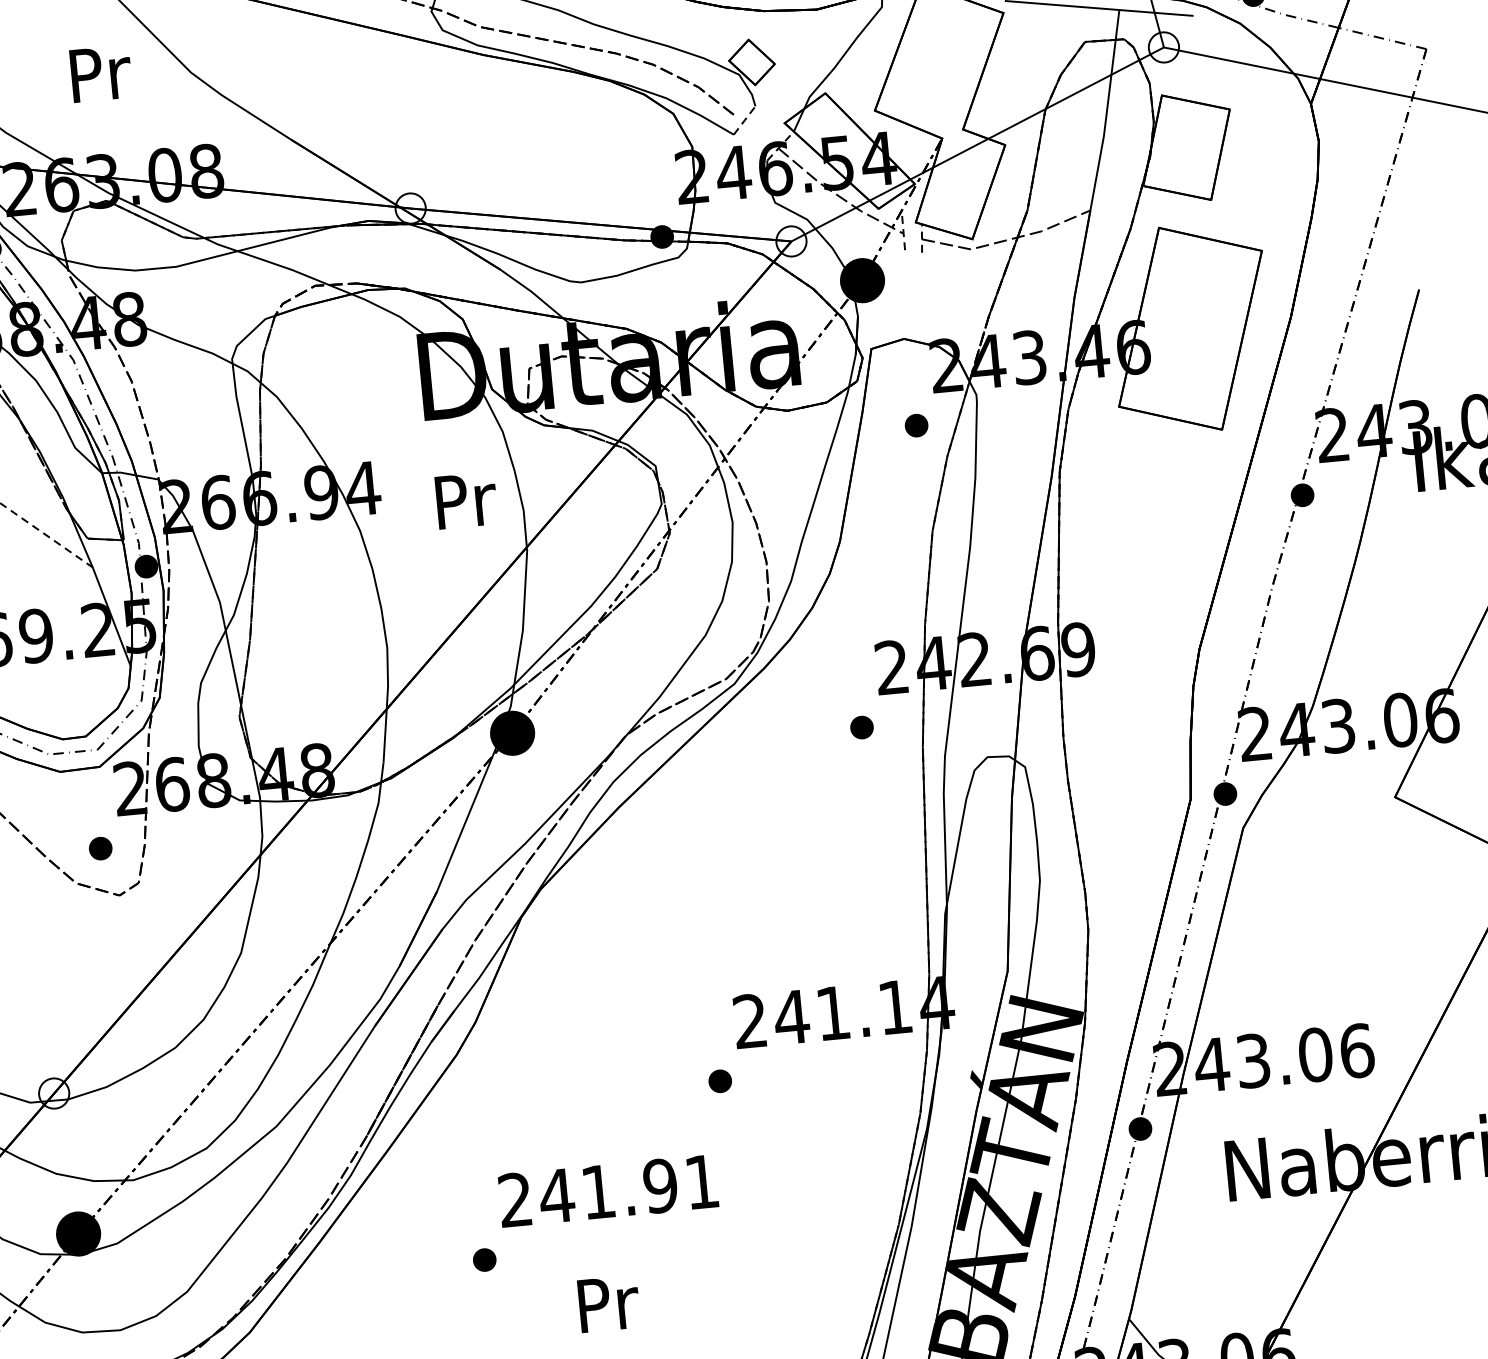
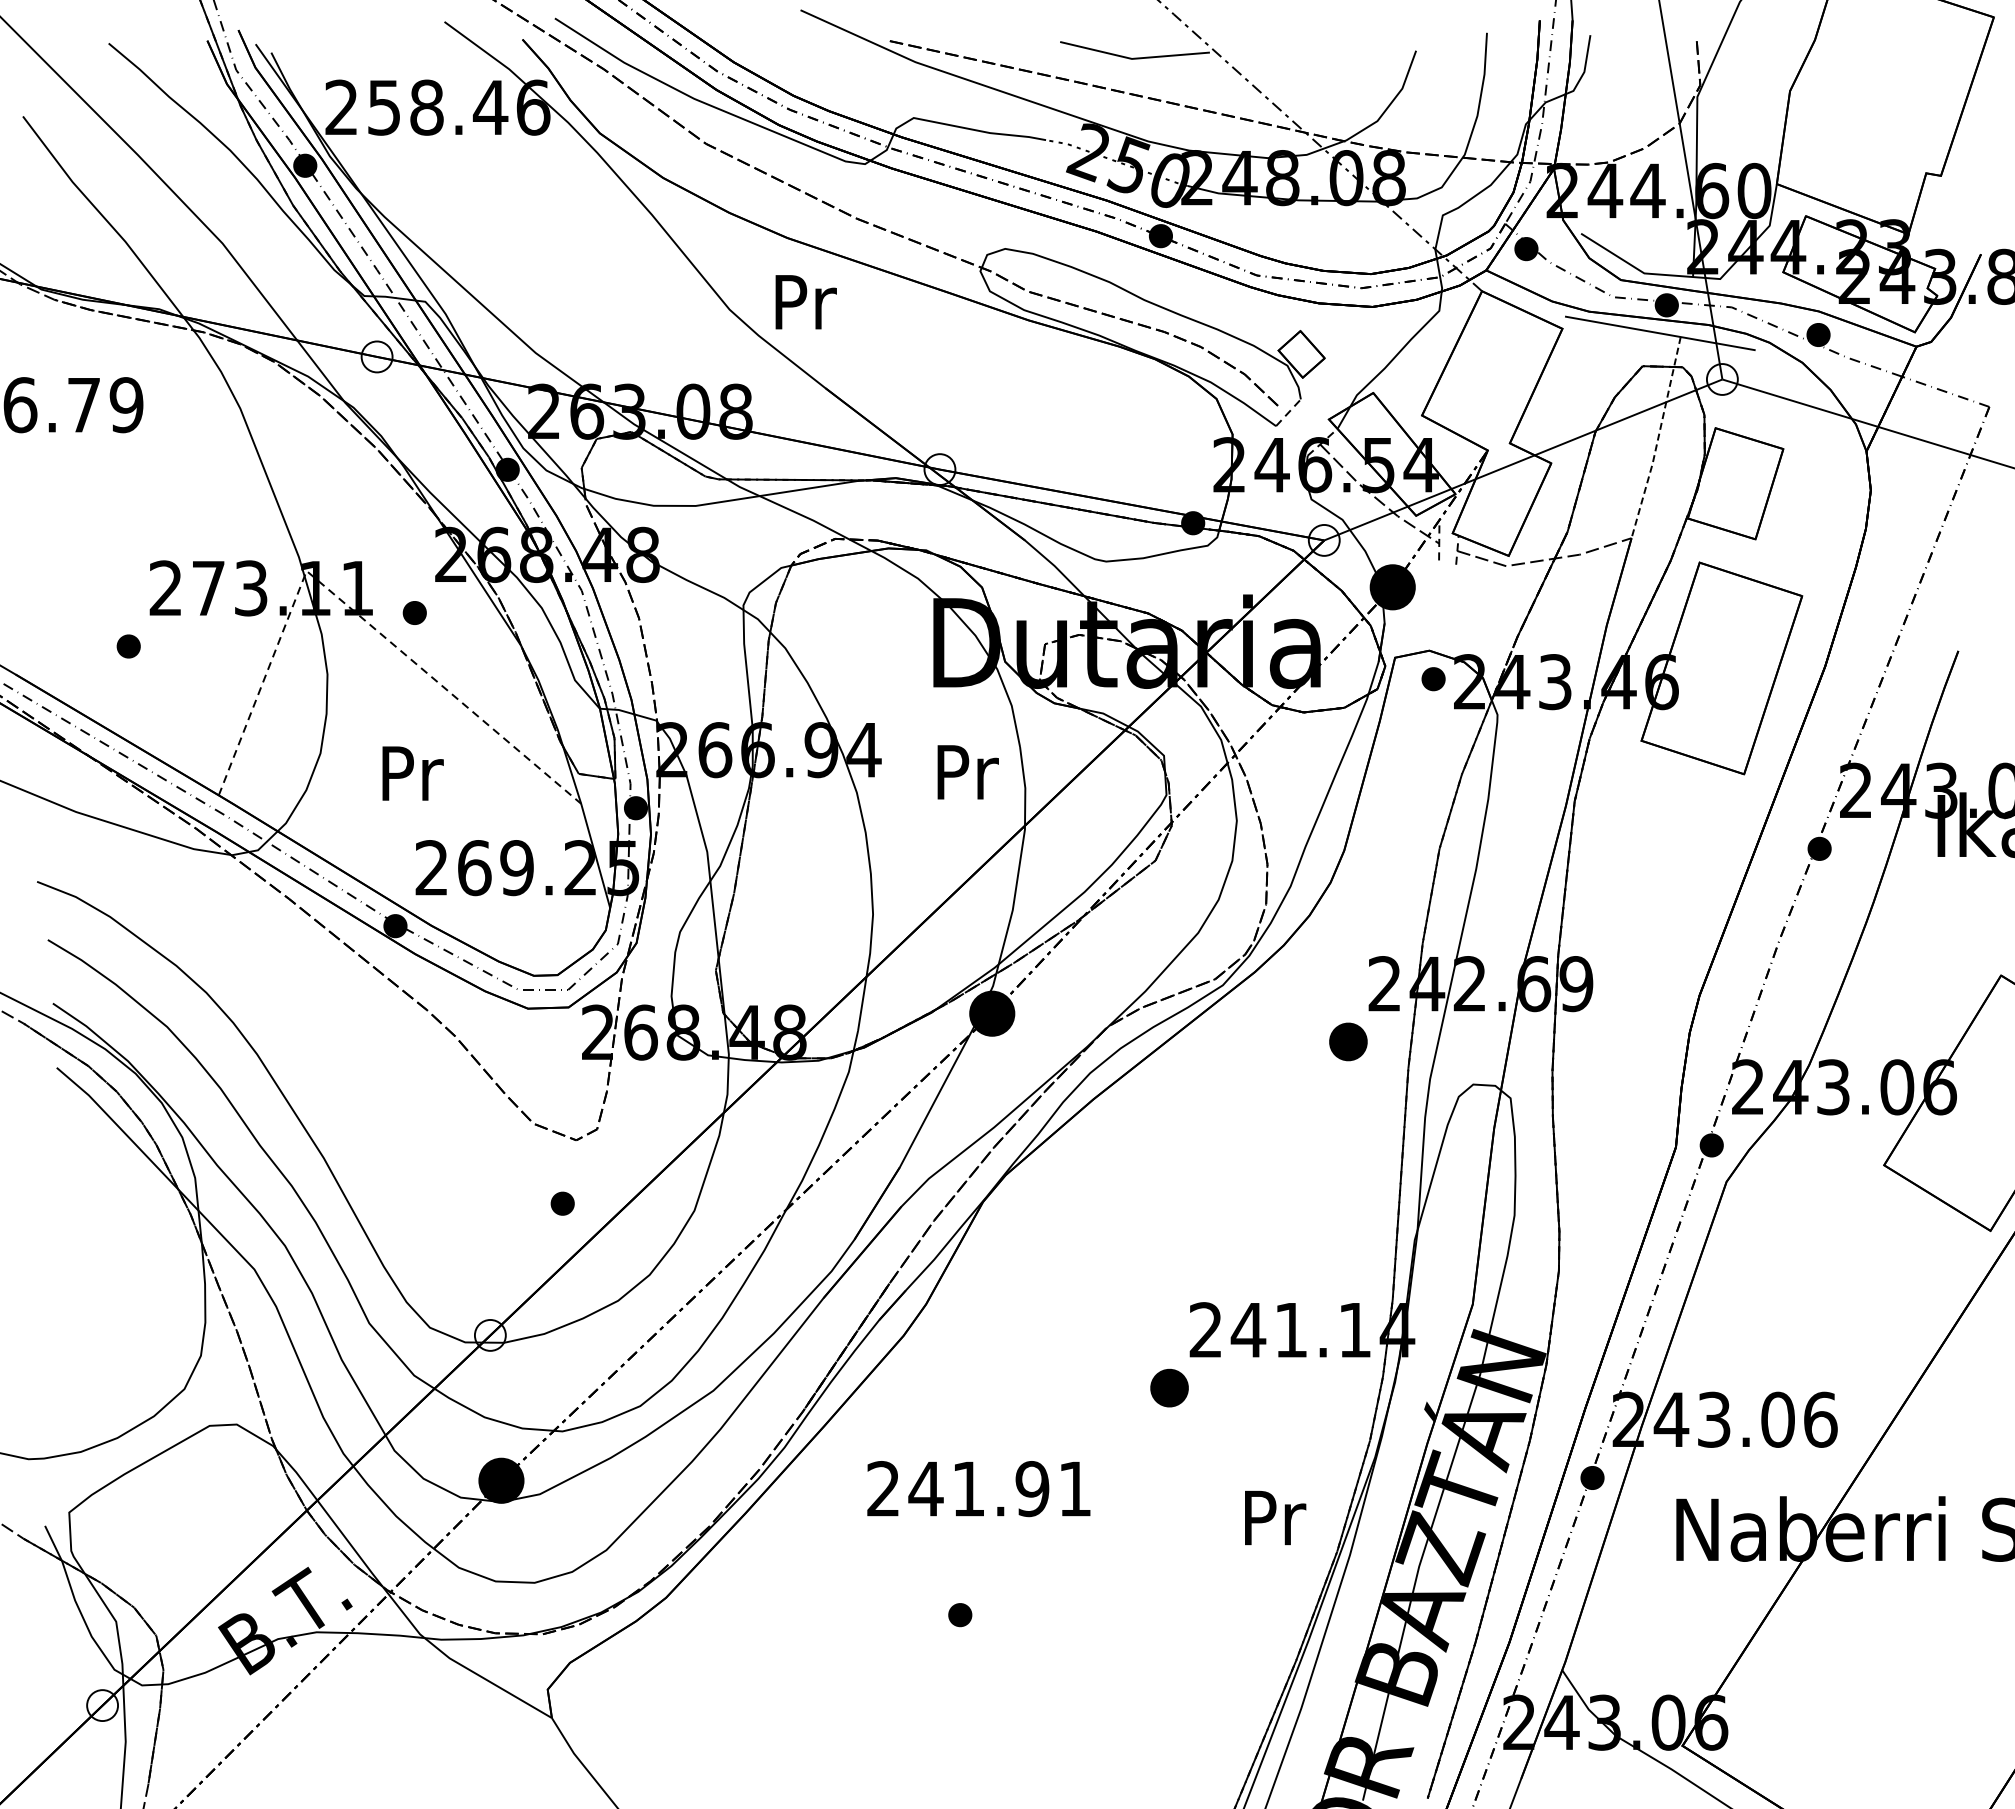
text: (100, 74) -> (805, 302), moved
line: (1107, 110) -> (1658, 438), solid -> dashed
part: (916, 425) -> (1433, 679), moved
part: (862, 727) -> (1348, 1042), size x1.6
part: (100, 848) -> (562, 1203), moved
part: (720, 1081) -> (1169, 1388), size x1.6
text: (608, 1191) -> (978, 1489), moved
part: (484, 1260) -> (960, 1615), moved
text: (609, 1304) -> (1275, 1518), moved

